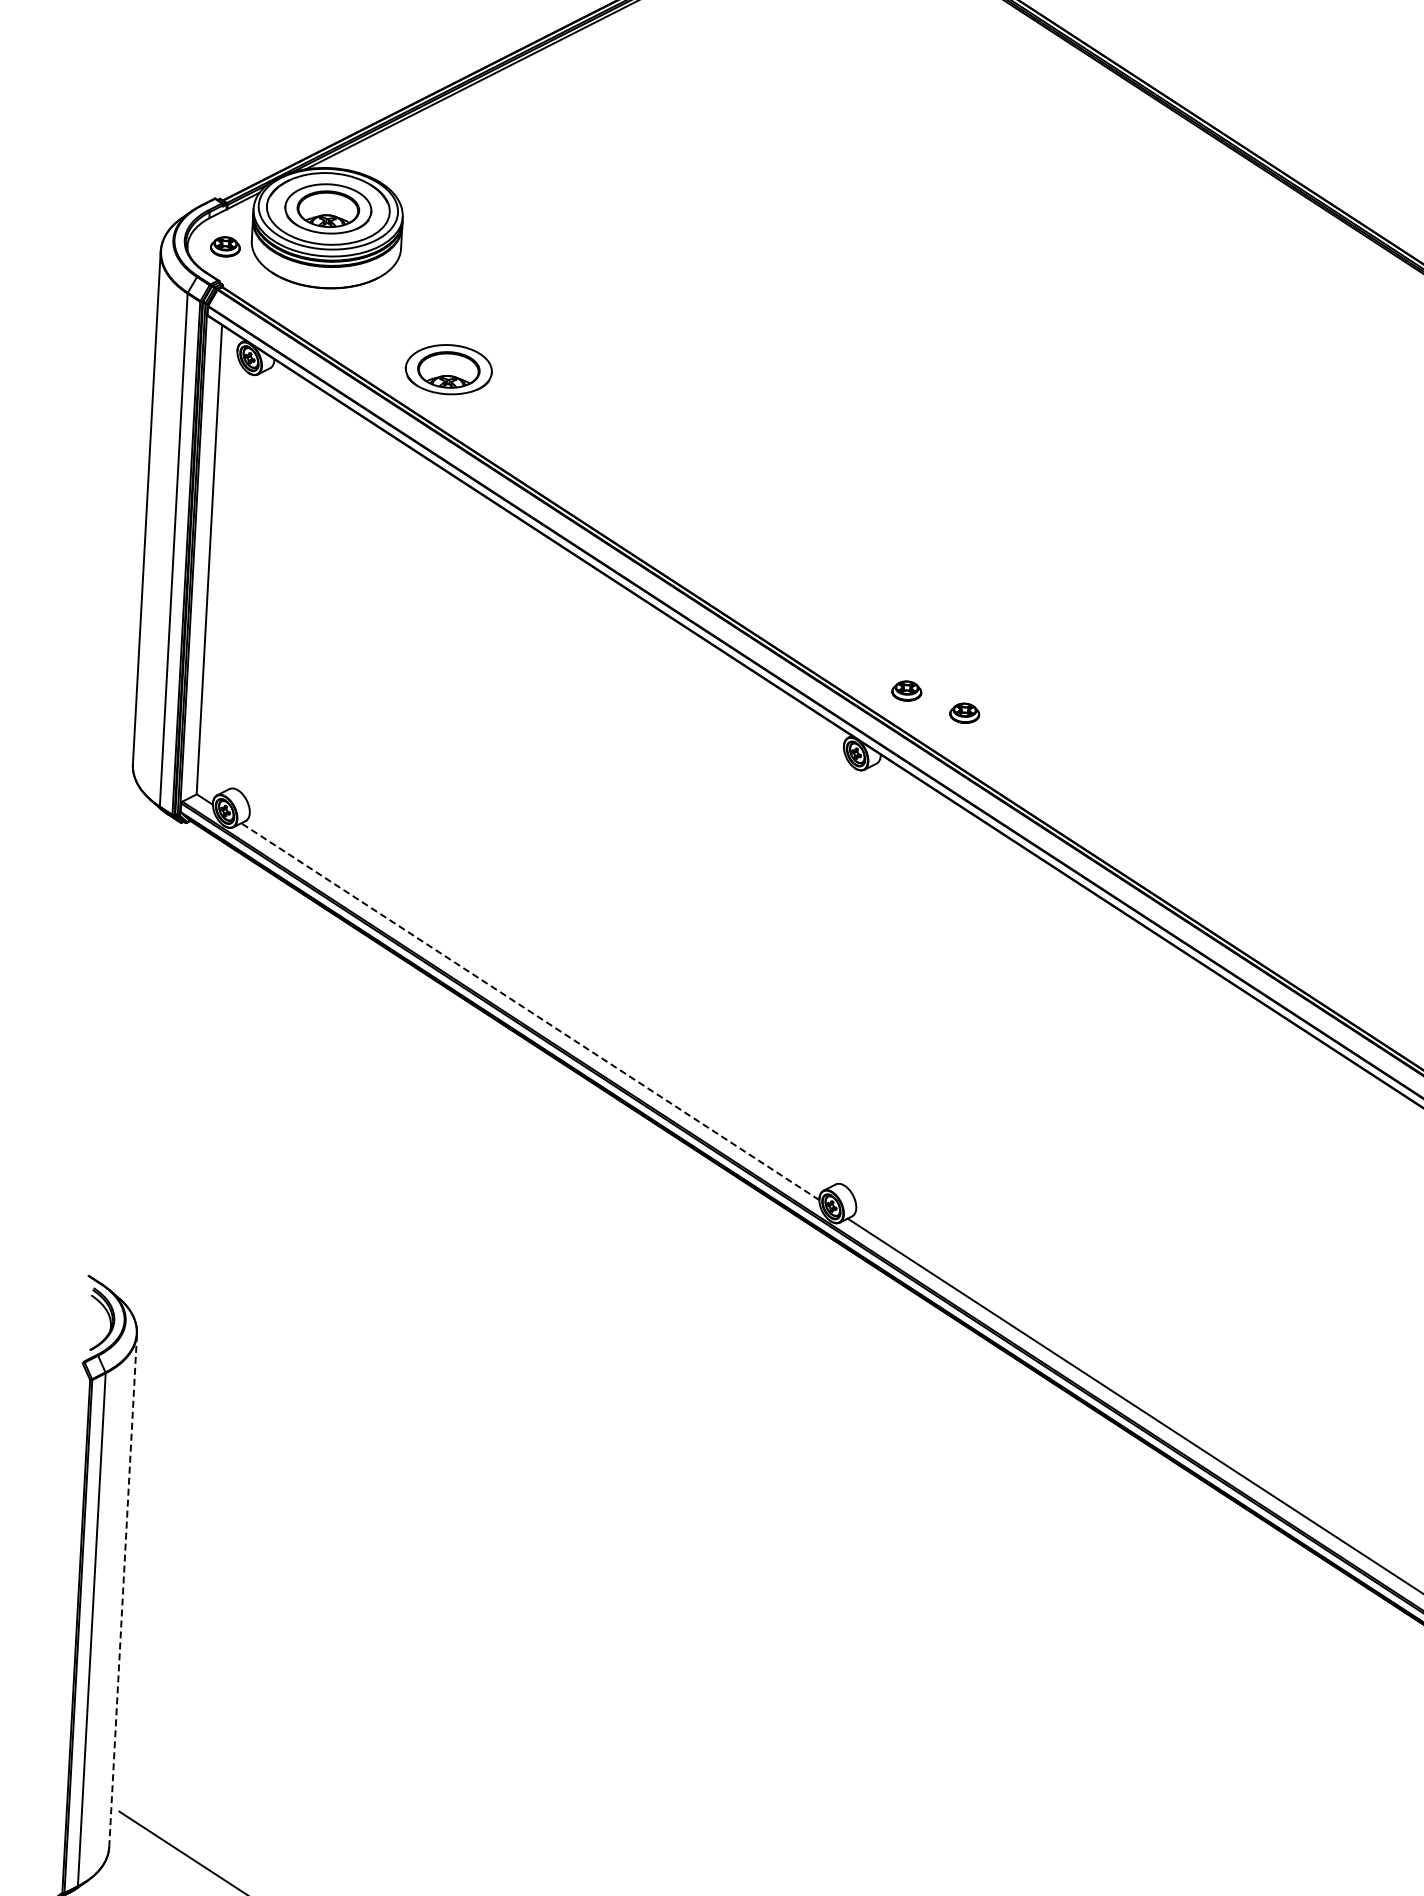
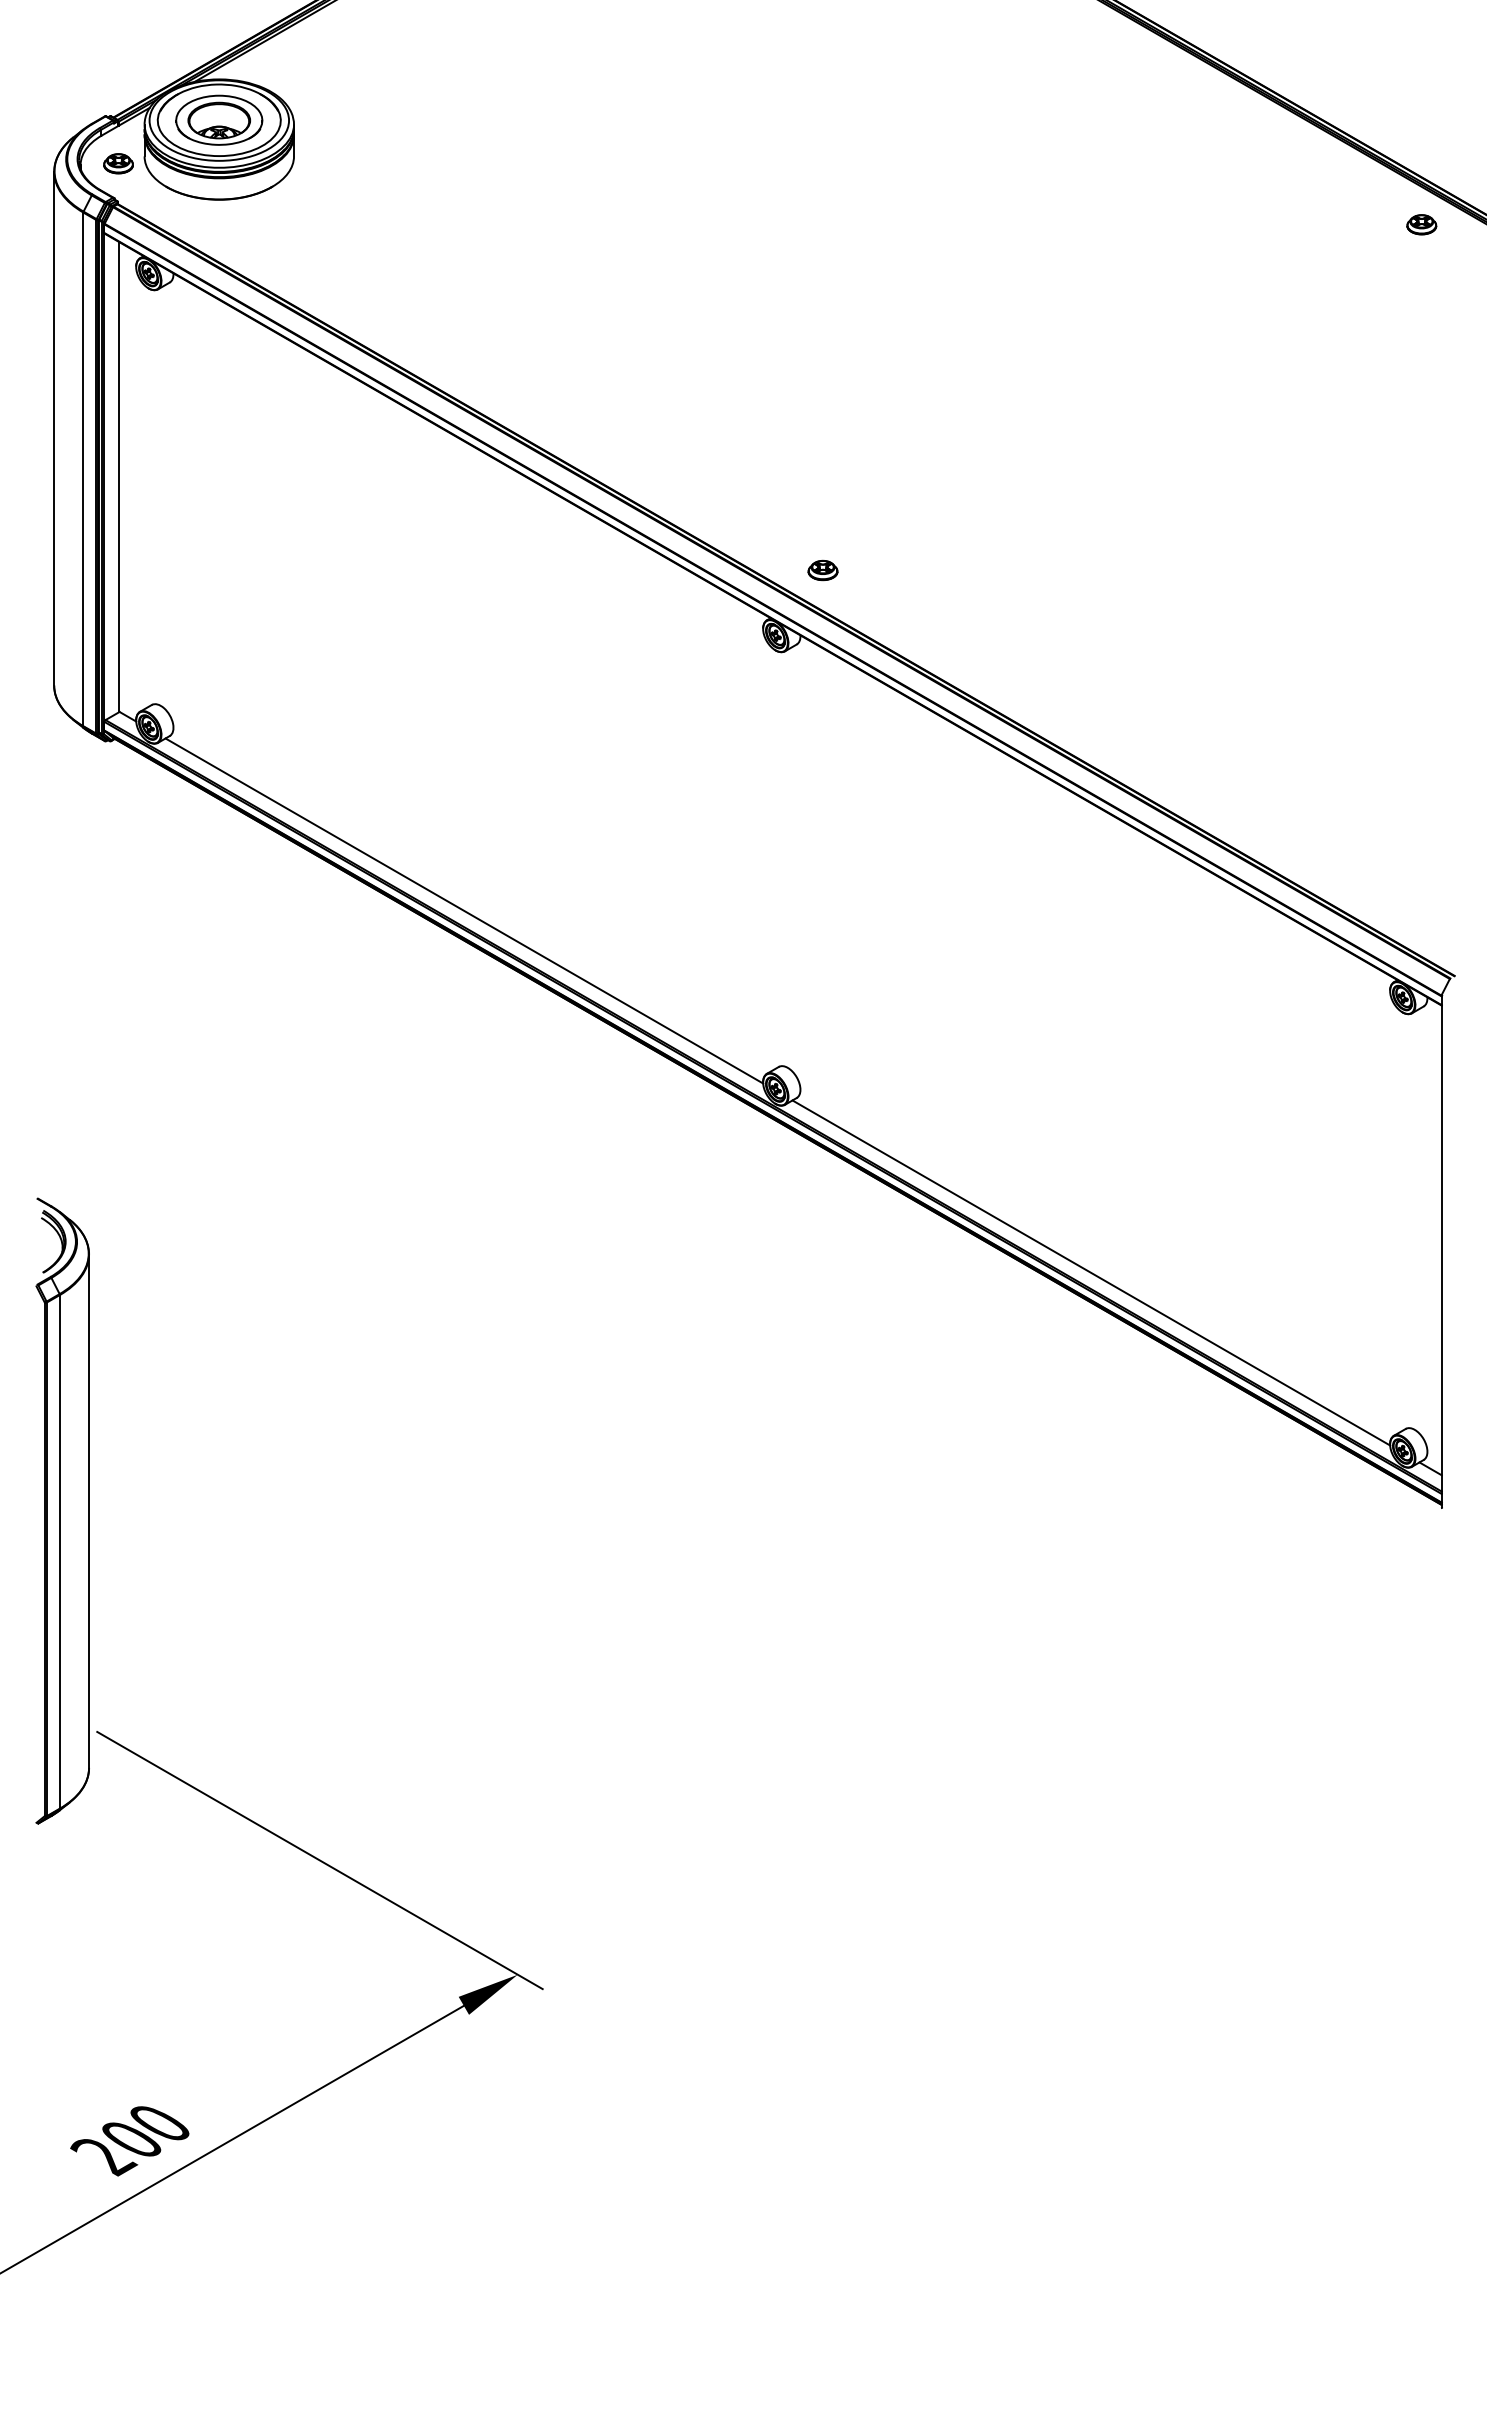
part: (449, 368) -> (348, 273), removed
part: (964, 713) -> (881, 589), removed
line: (529, 1011) -> (463, 910), dashed -> solid
line: (123, 1591) -> (89, 1511), dashed -> solid

